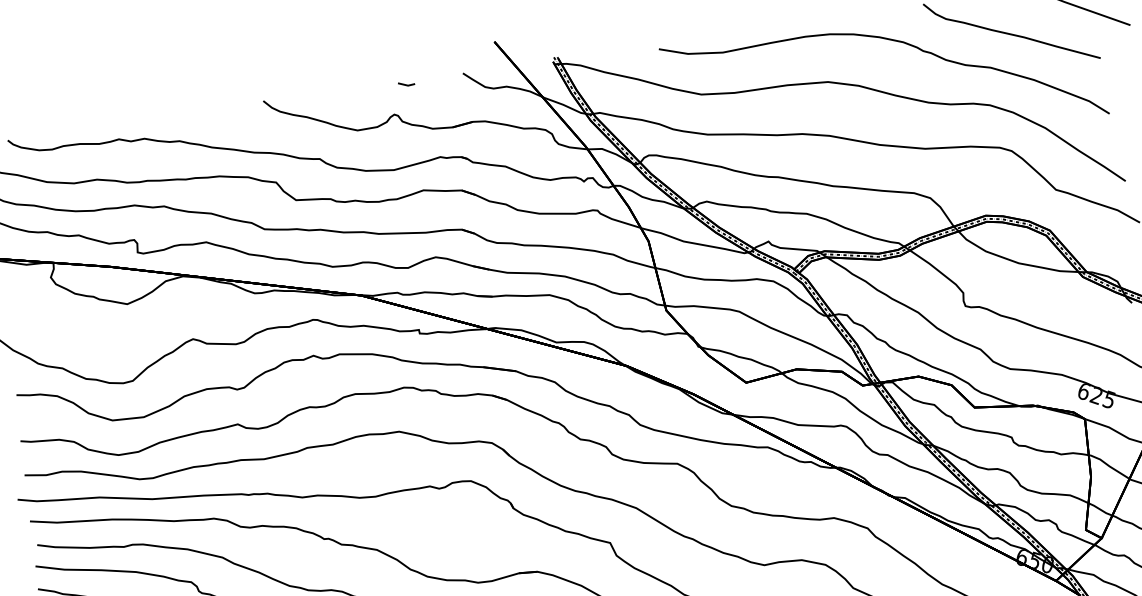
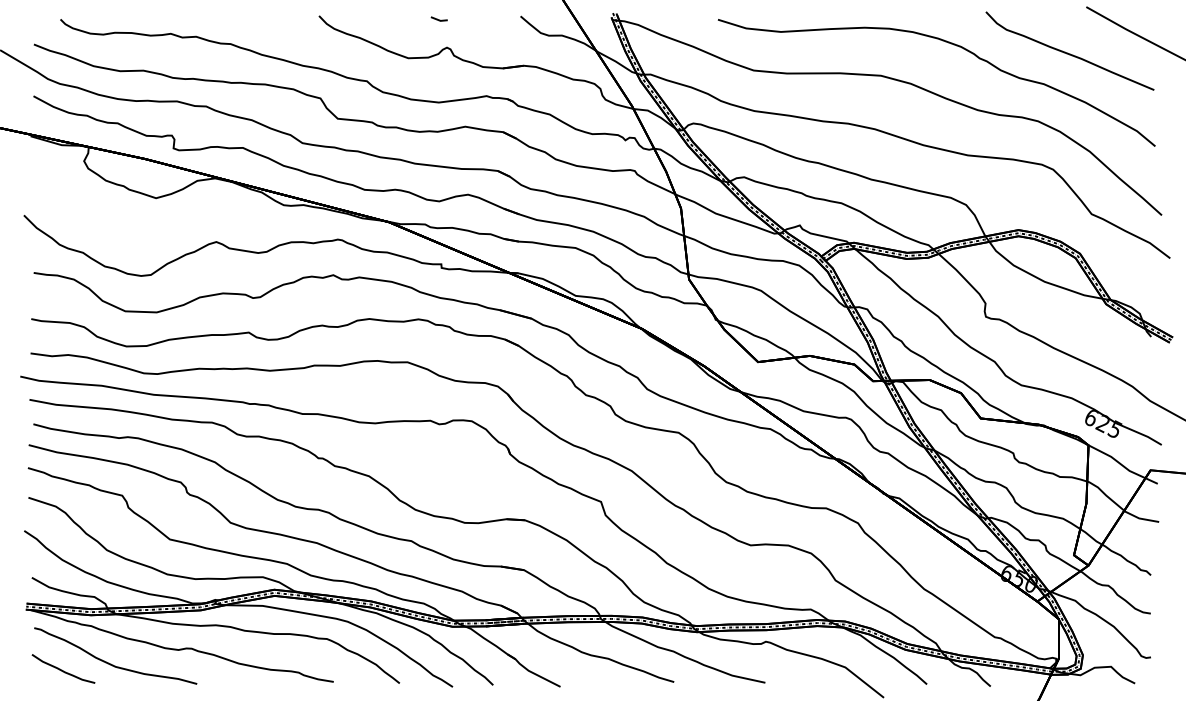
line: (404, 83) -> (437, 18), moved

